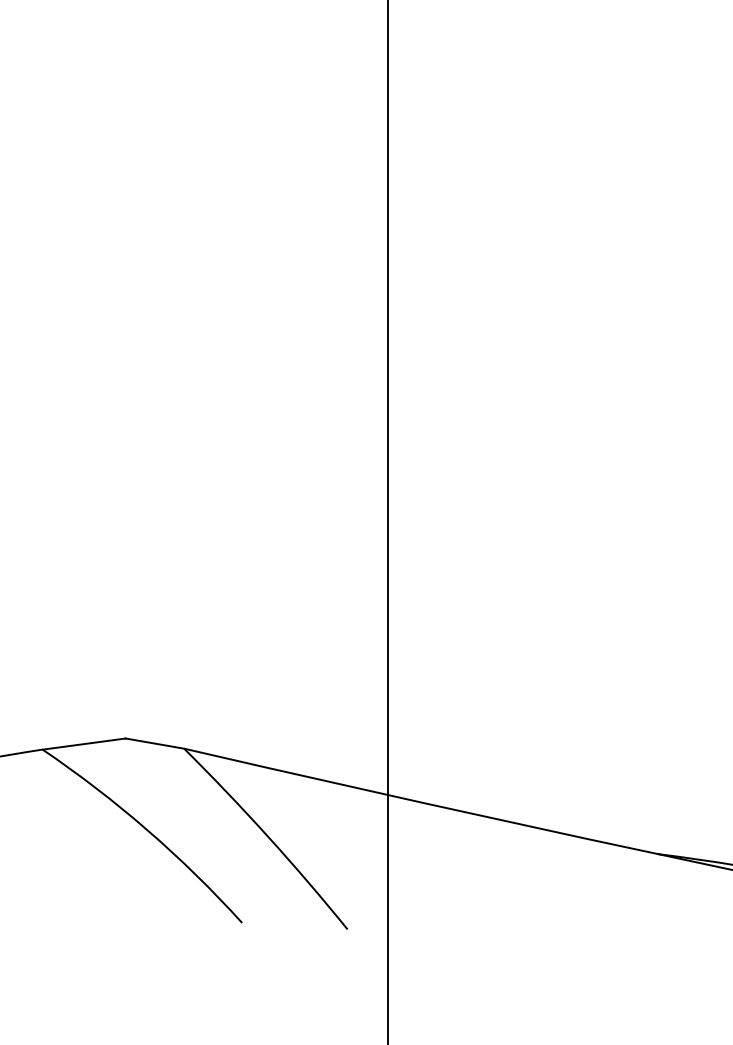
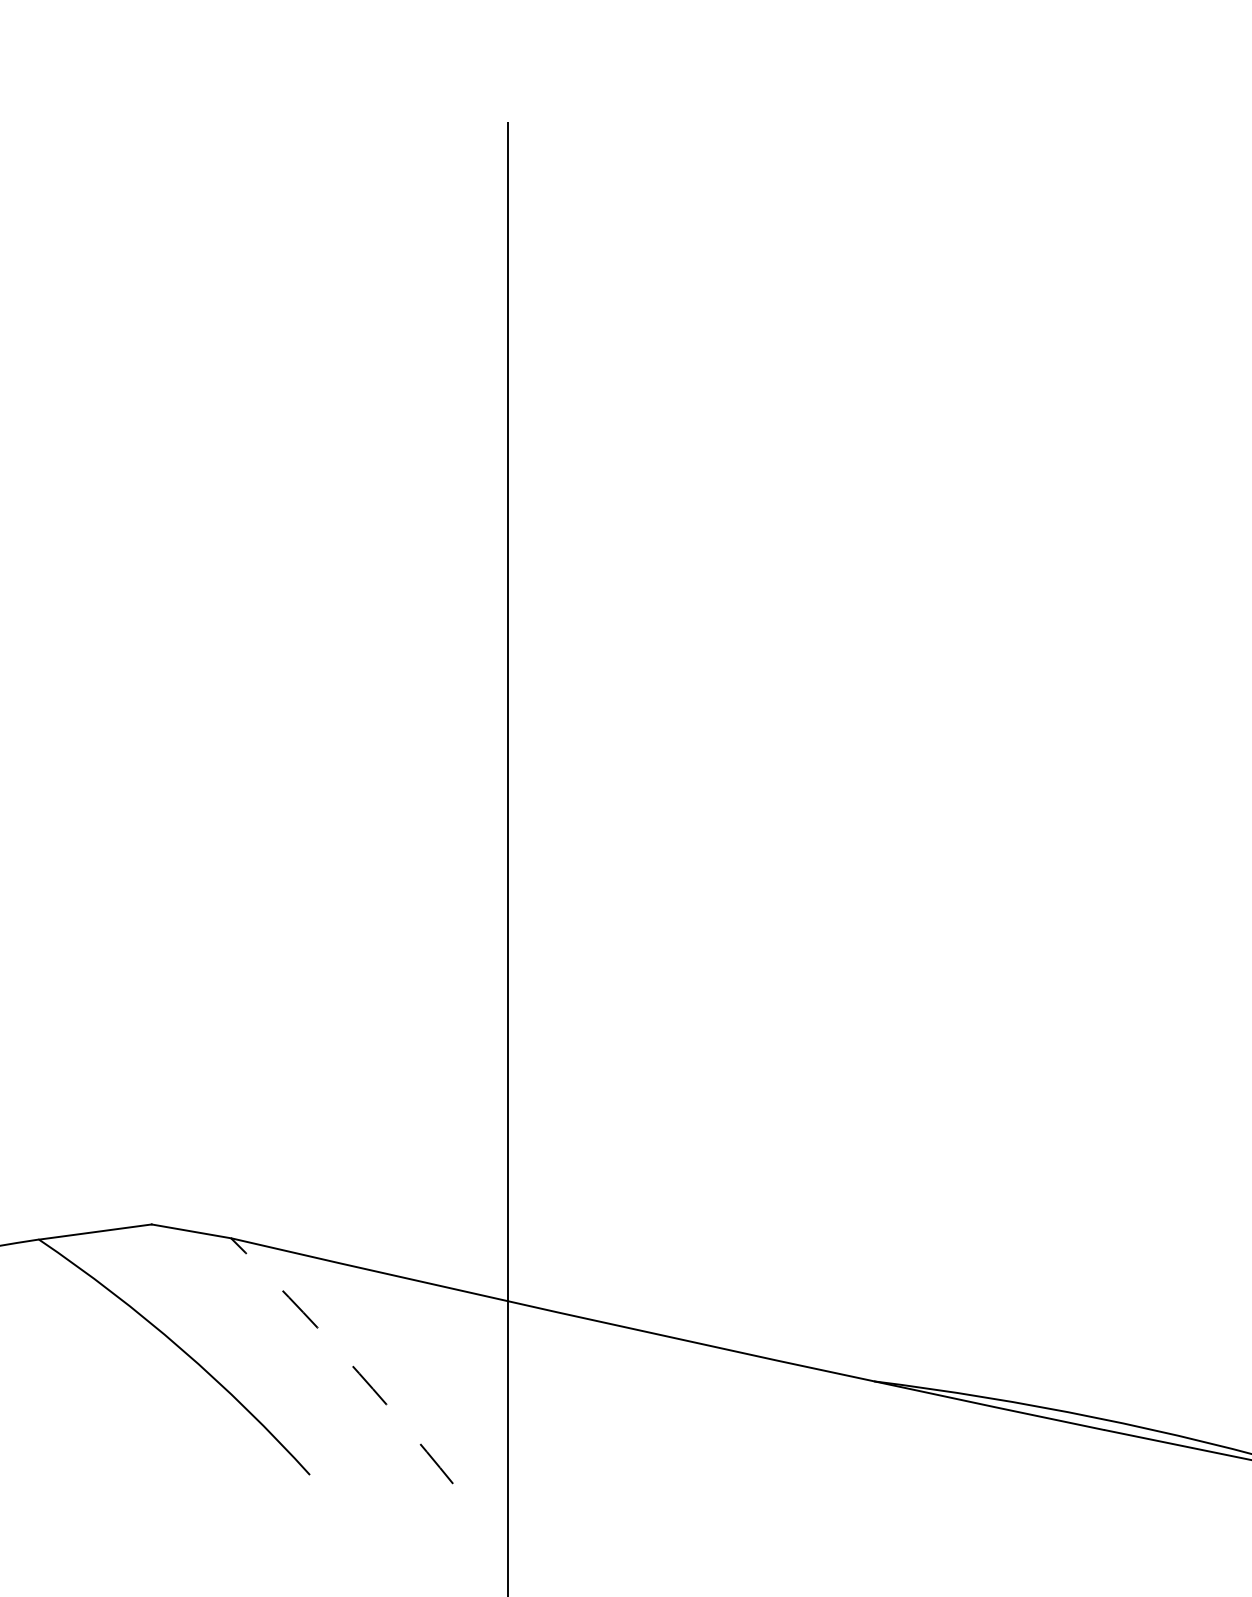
arc: (268, 837) -> (345, 1358), solid -> dashed

